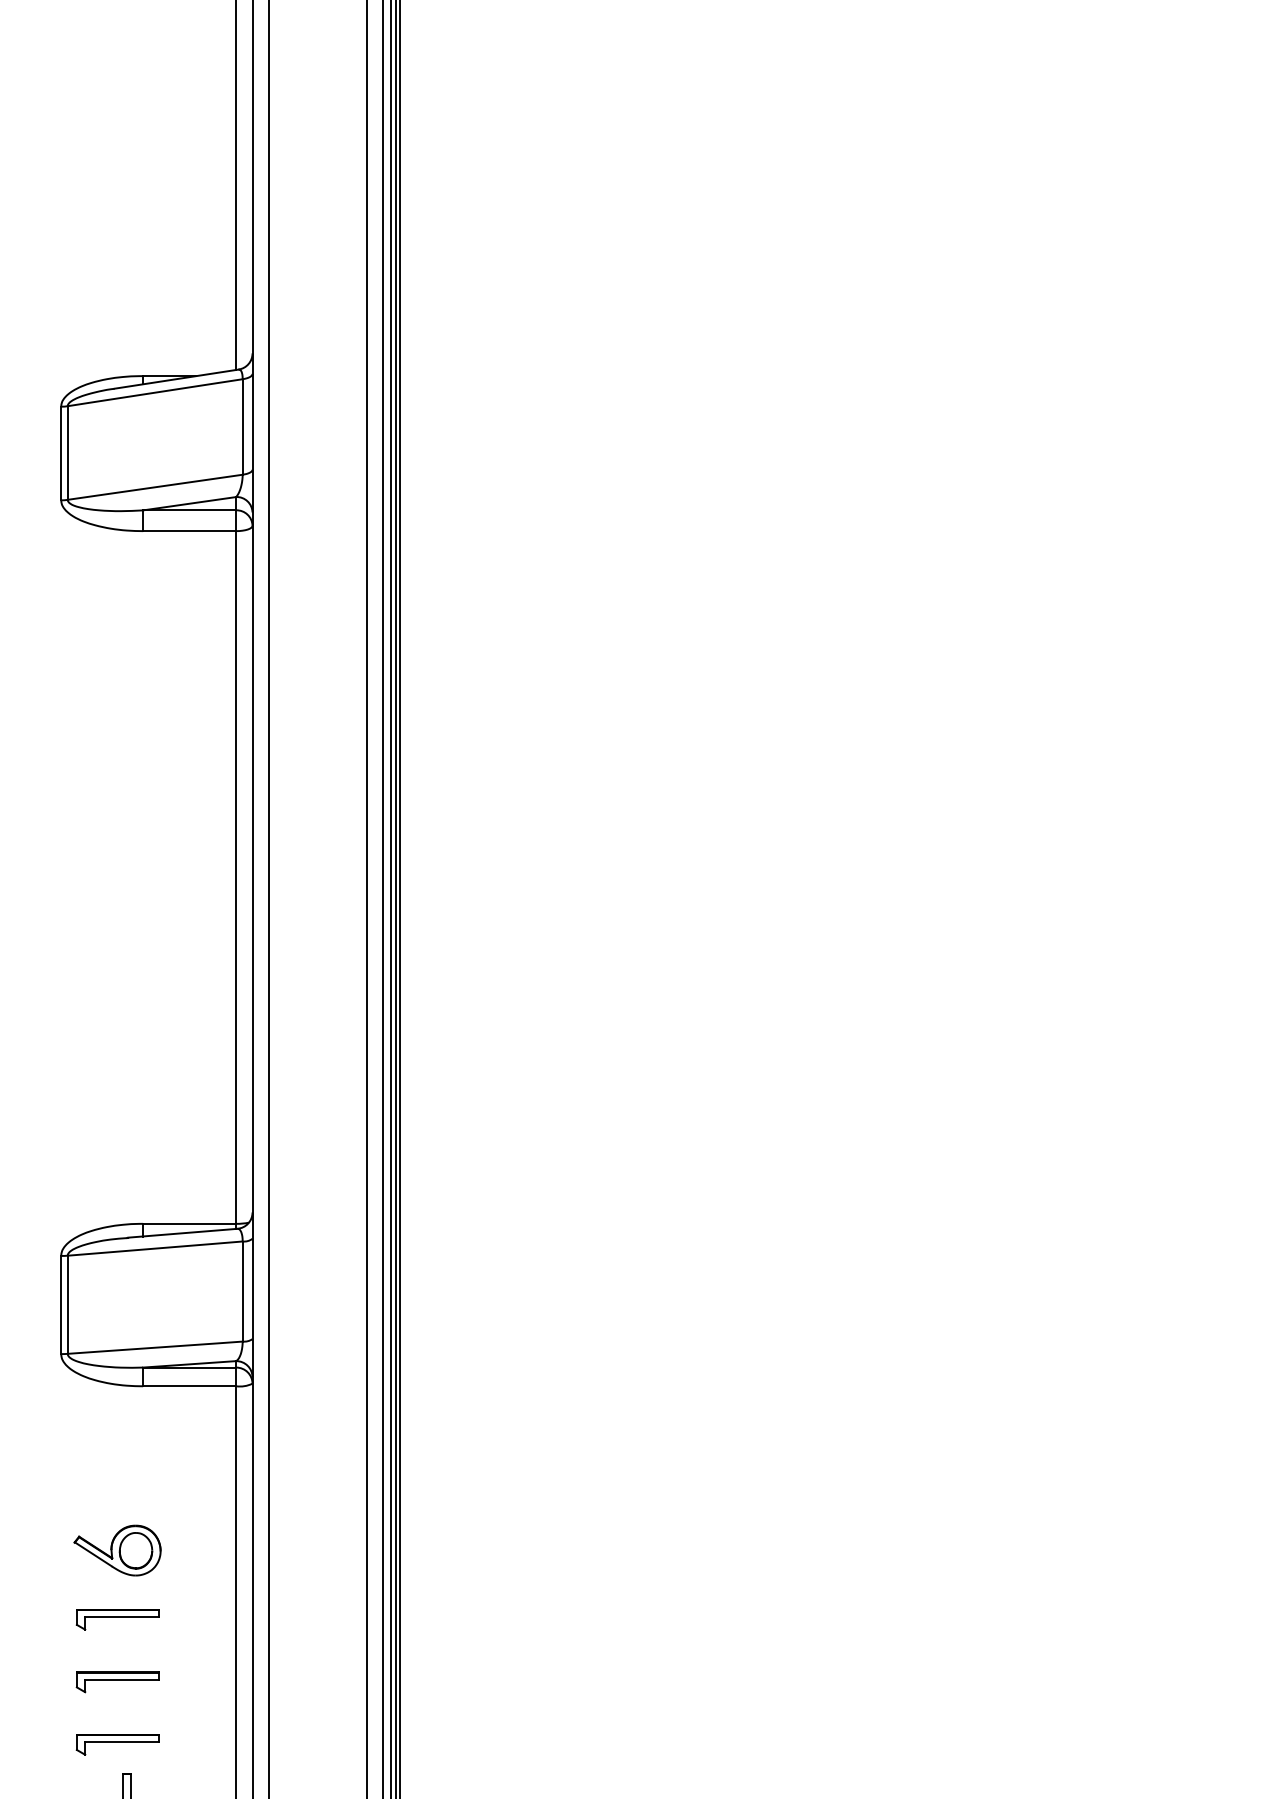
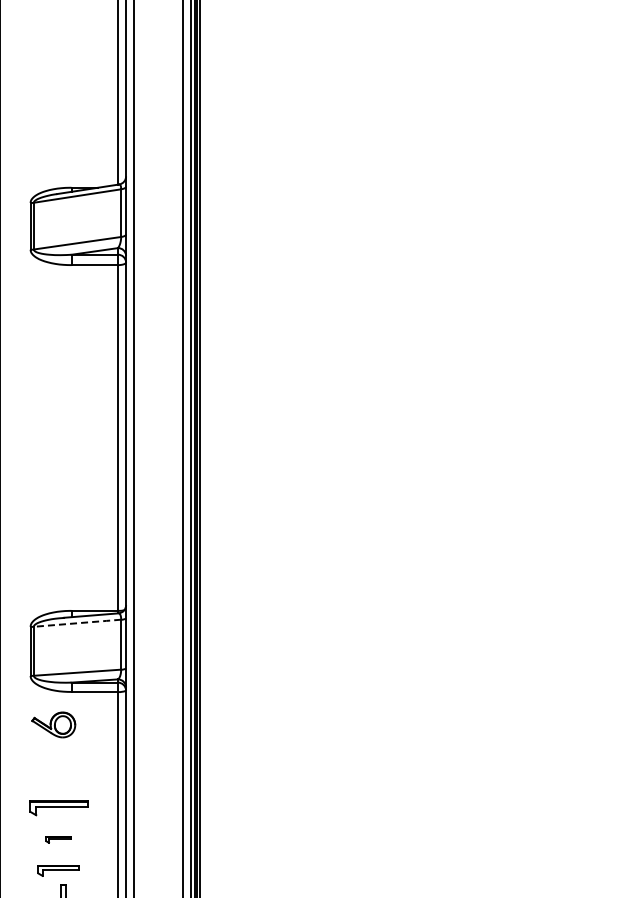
line: (153, 1249) -> (76, 623), solid -> dashed
part: (117, 1549) -> (53, 724), moved
part: (117, 1619) -> (58, 808), size x1.4
part: (117, 1681) -> (58, 839), size x0.6

